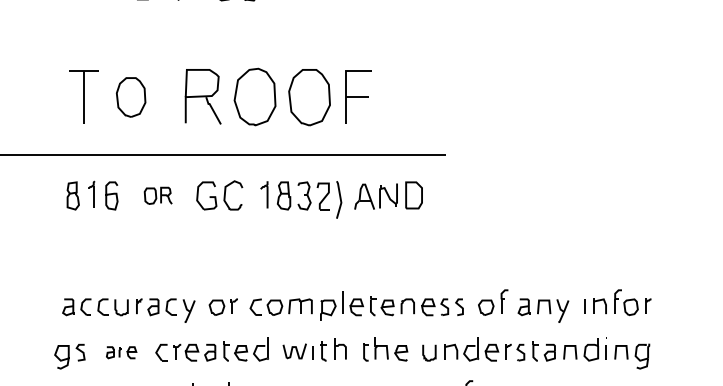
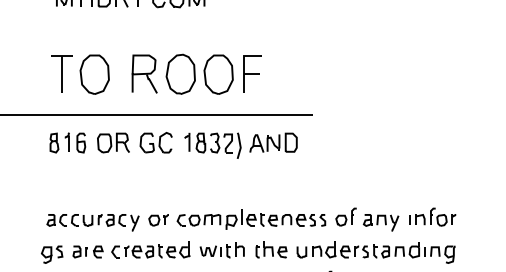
part: (130, 97) -> (94, 74), size x1.43
part: (158, 195) -> (113, 142), size x1.67
part: (120, 352) -> (87, 251), size x1.43

